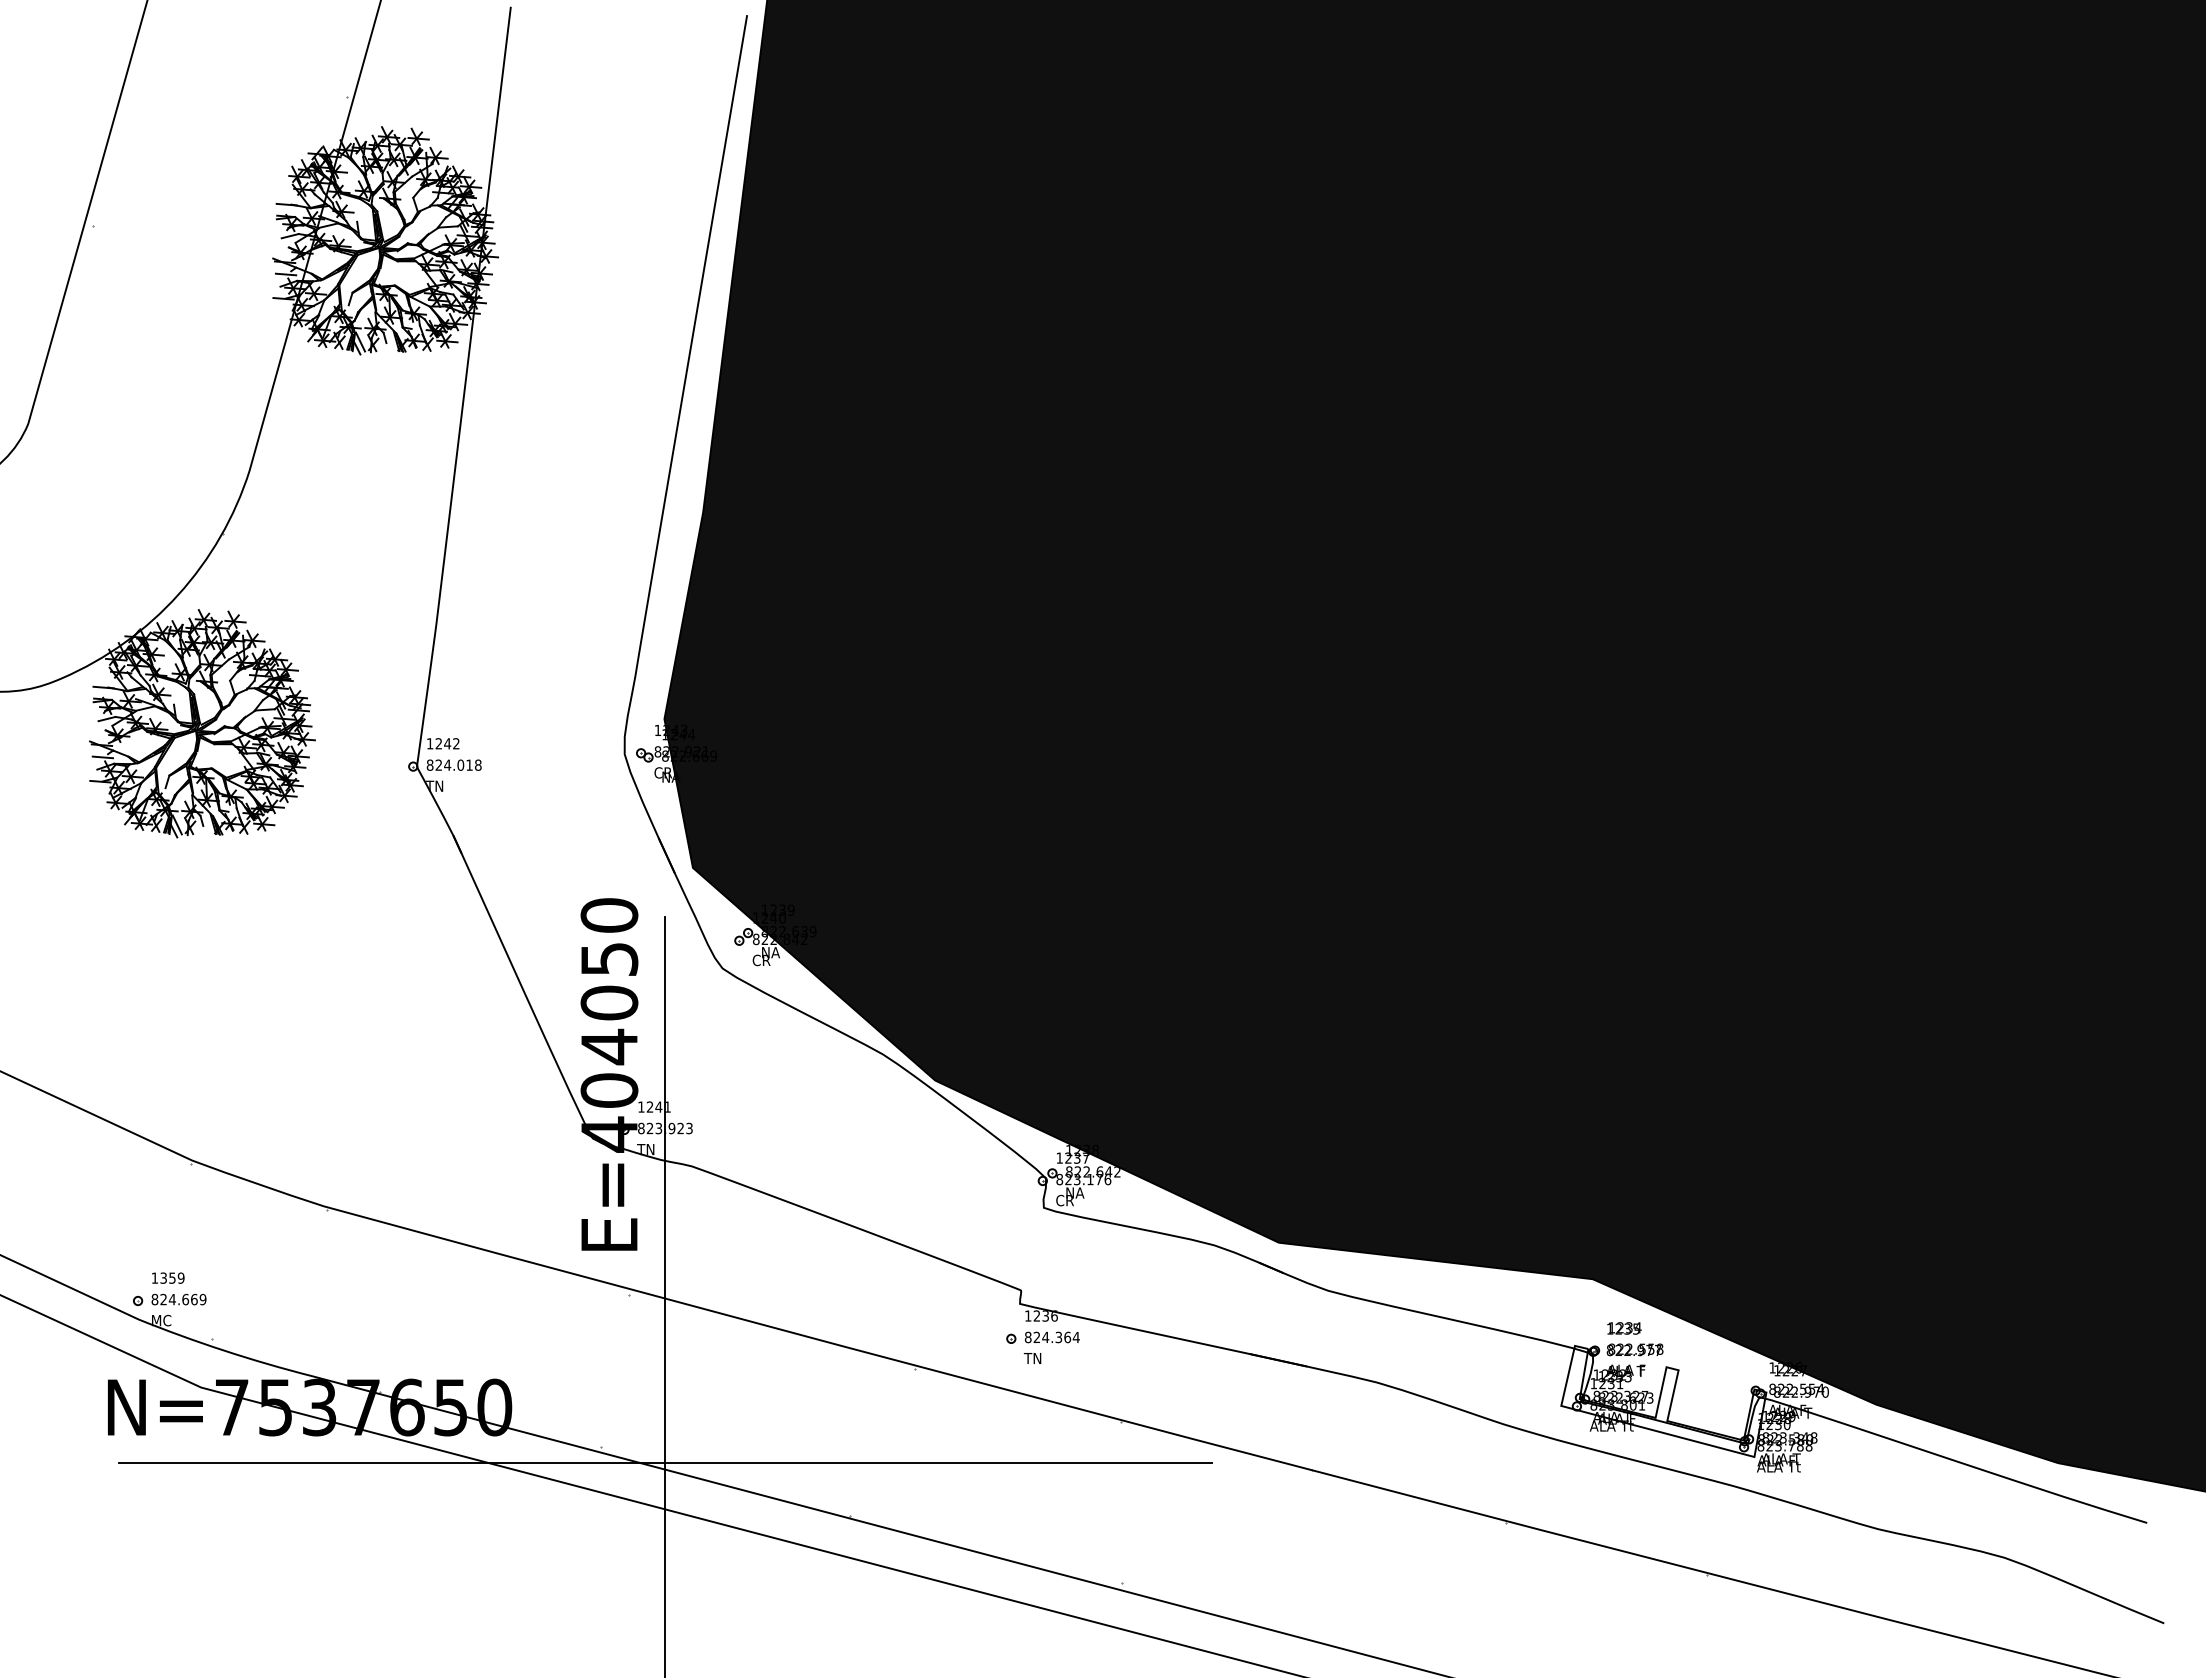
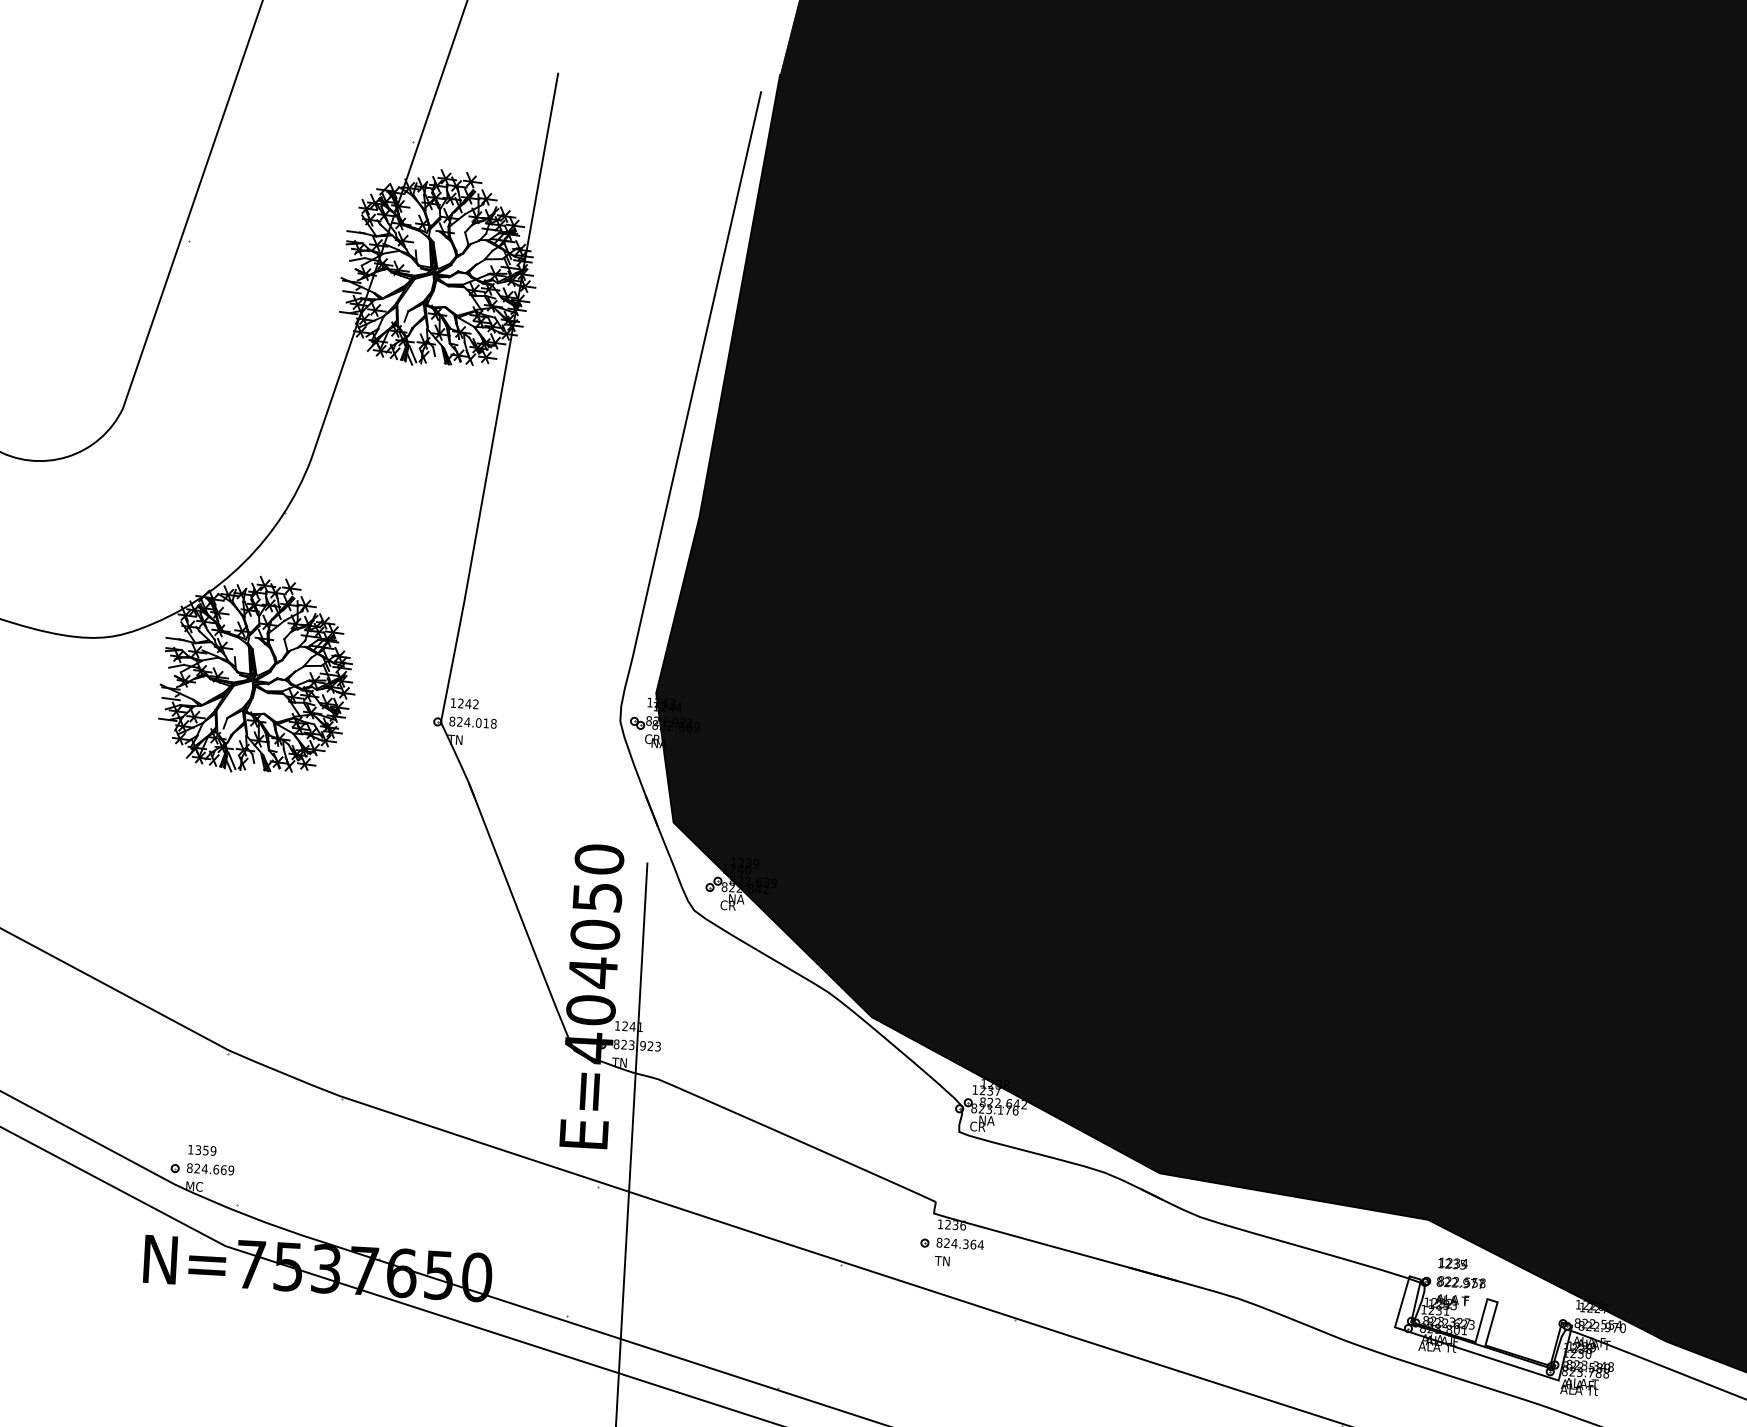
line: (664, 1463) -> (620, 1333), removed

